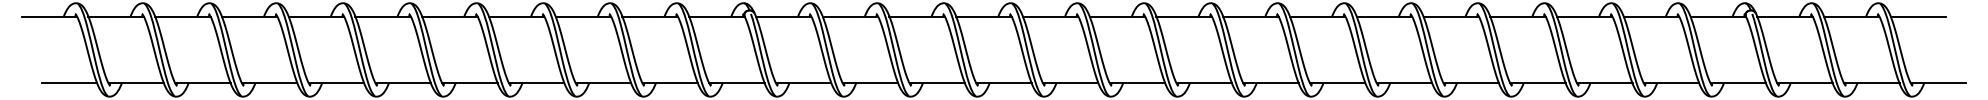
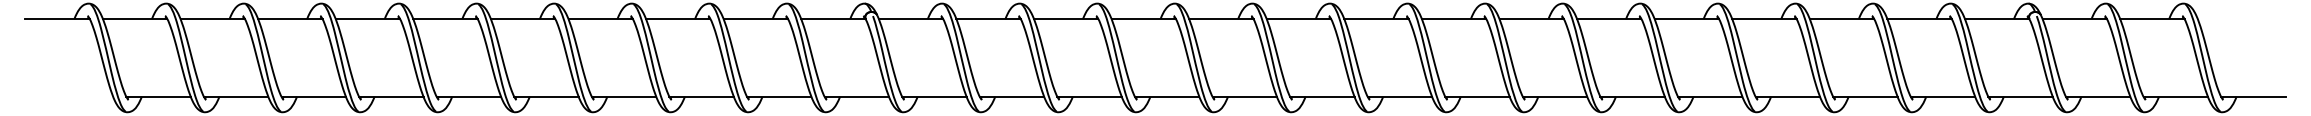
line: (1918, 16) -> (2229, 19), removed
line: (69, 83) -> (80, 96), removed

